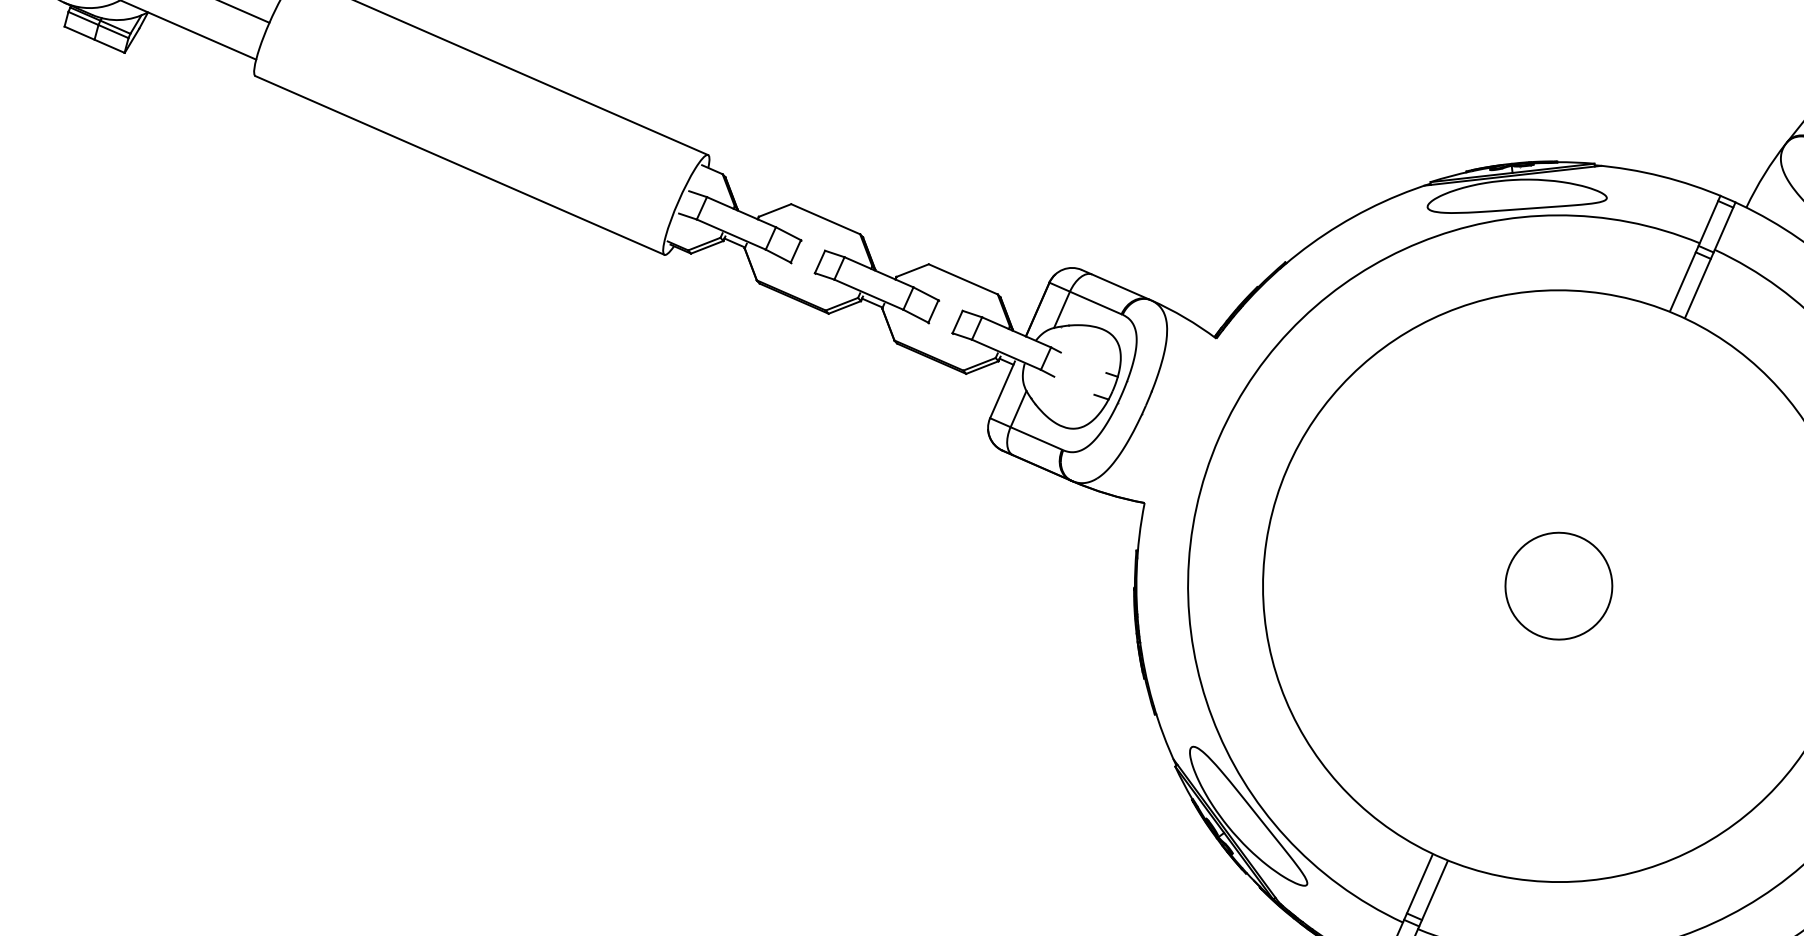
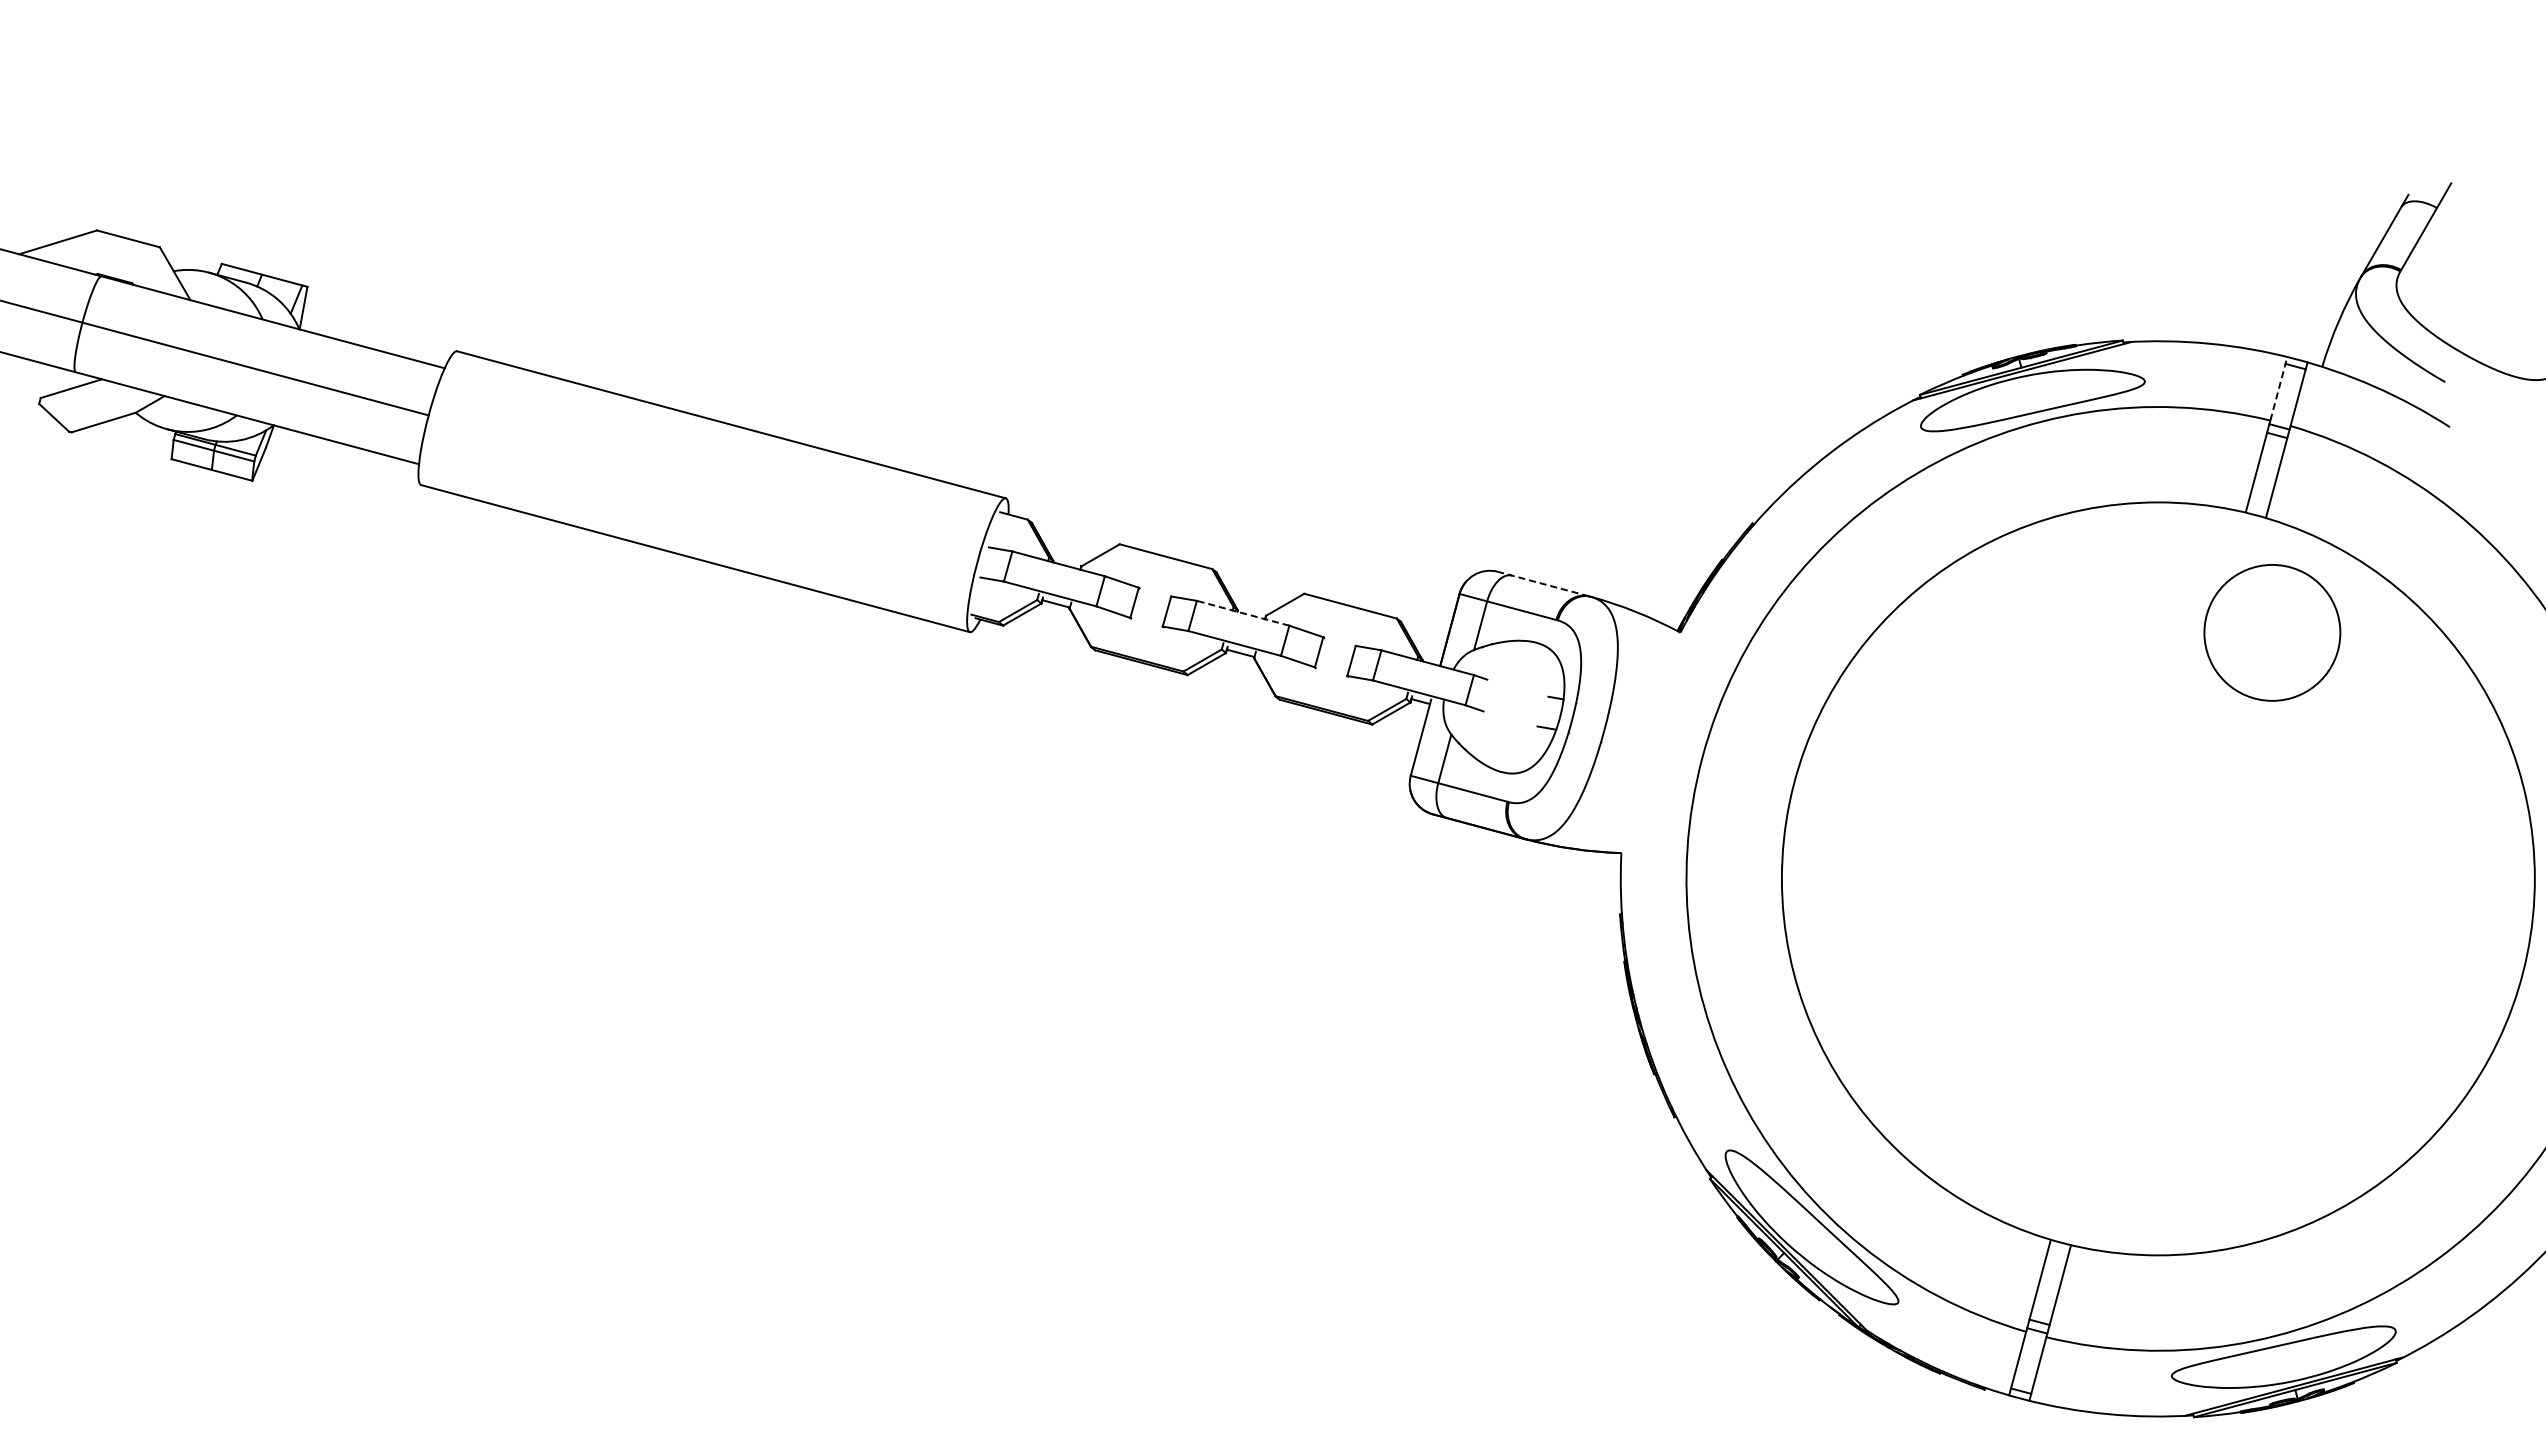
line: (1709, 219) -> (2278, 388), solid -> dashed
line: (879, 272) -> (1243, 613), solid -> dashed
line: (1115, 284) -> (1543, 583), solid -> dashed
circle: (1559, 585) -> (2272, 632), moved

